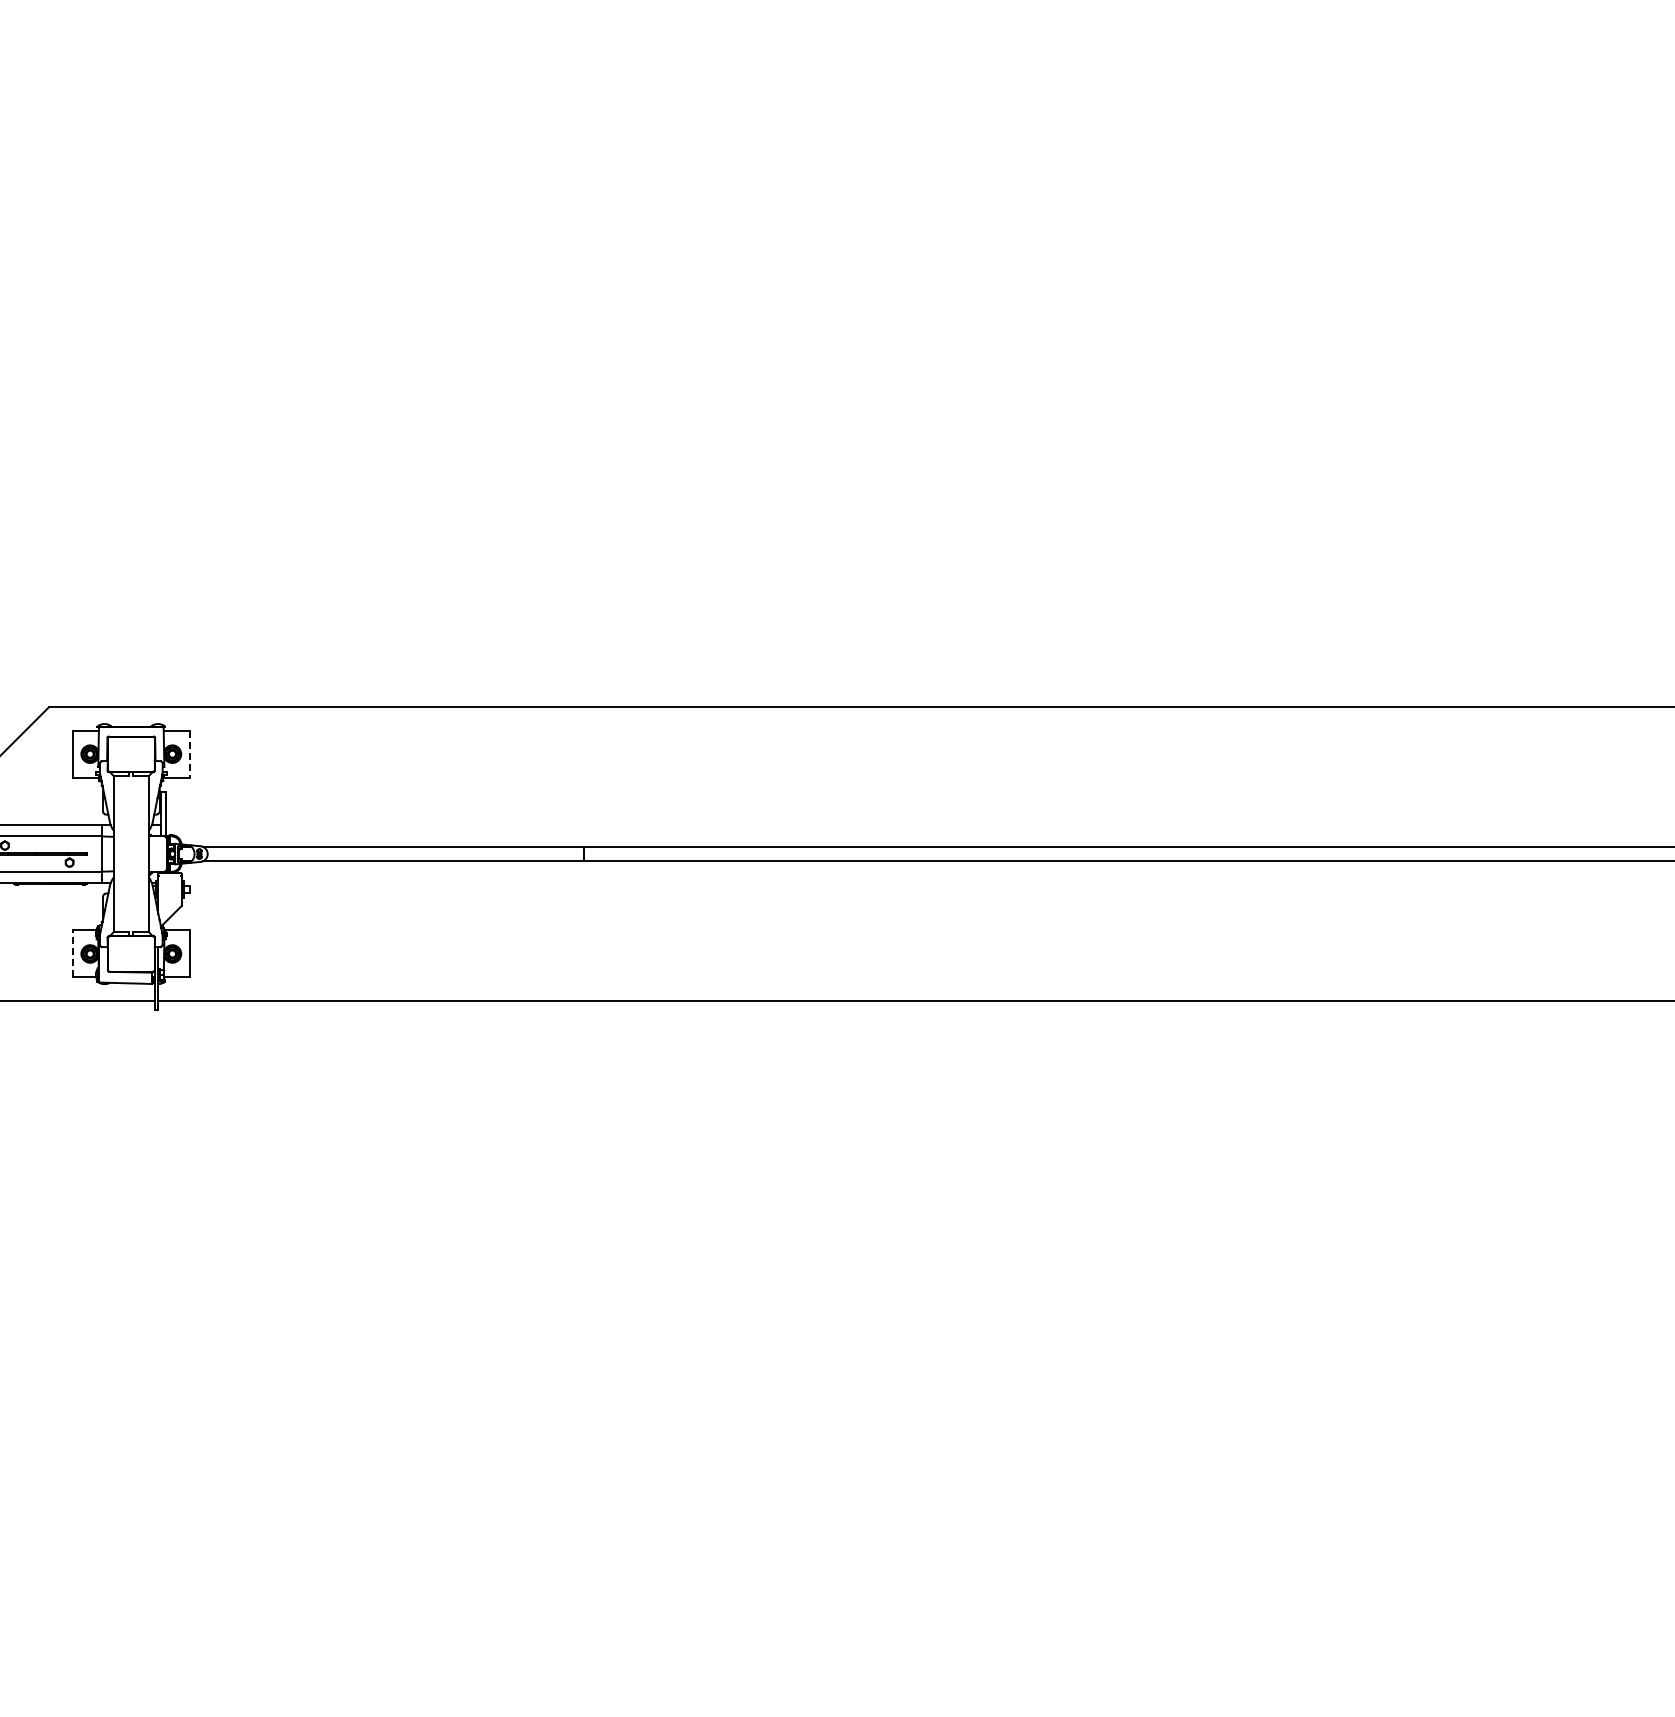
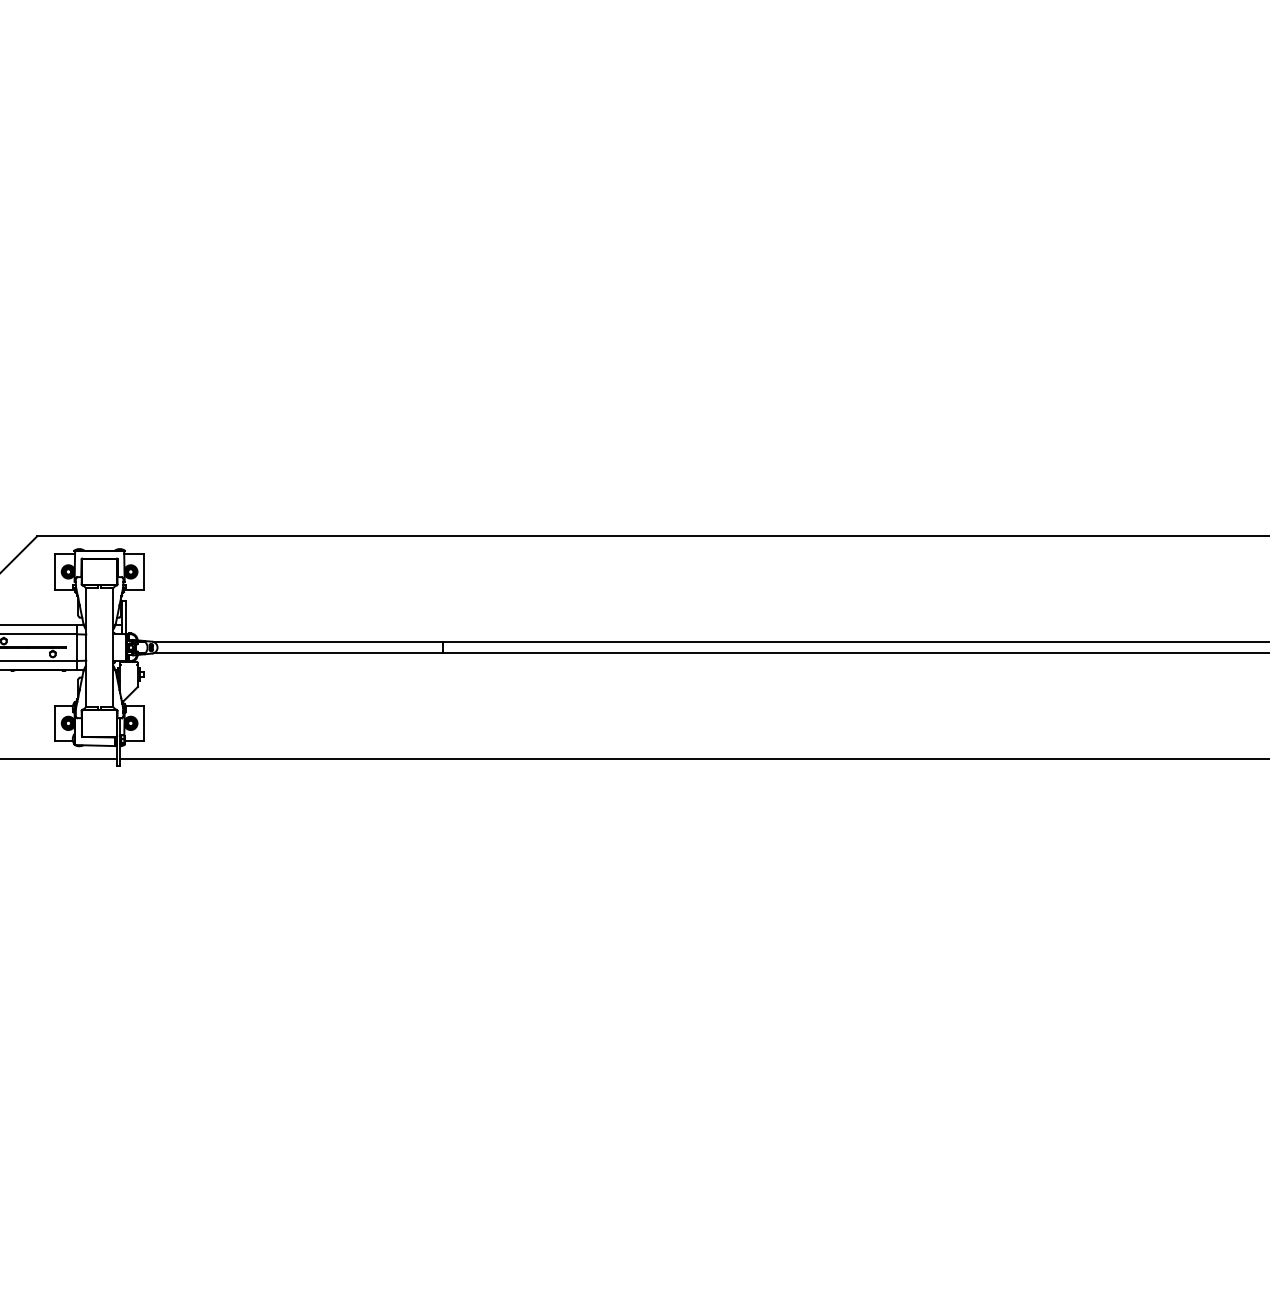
line: (190, 754) -> (144, 572), dashed -> solid
line: (72, 953) -> (55, 723), dashed -> solid

